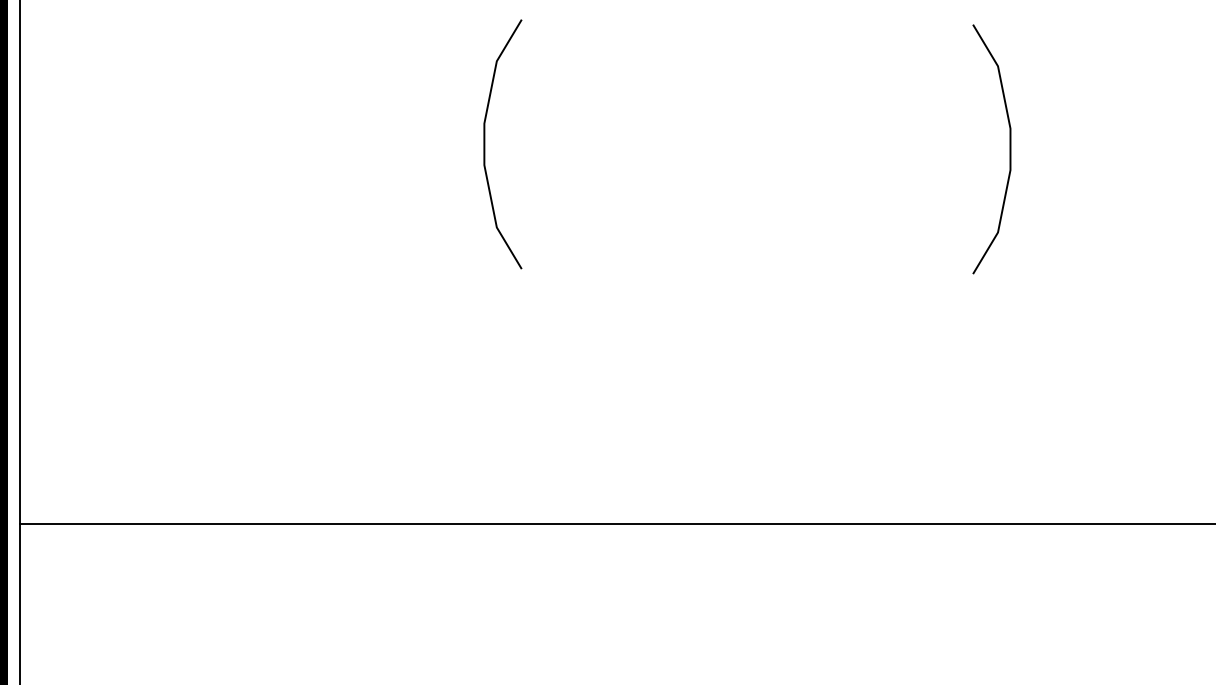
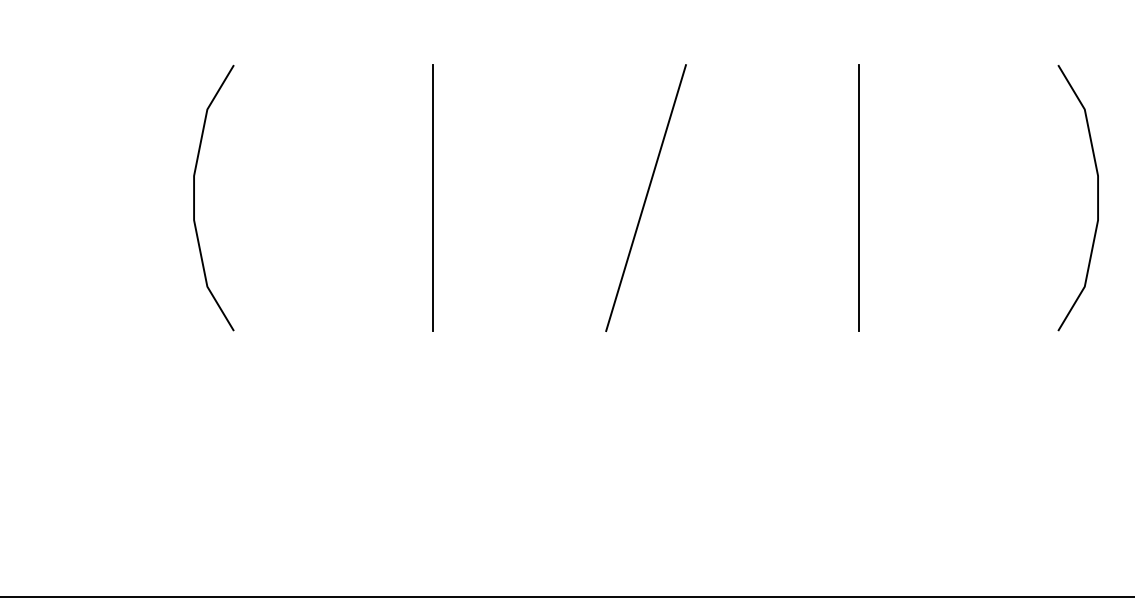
curve: (485, 144) -> (195, 198), moved
line: (543, 149) -> (432, 198), added
line: (743, 149) -> (646, 198), added
line: (942, 149) -> (858, 198), added
curve: (1009, 149) -> (1097, 198), moved

